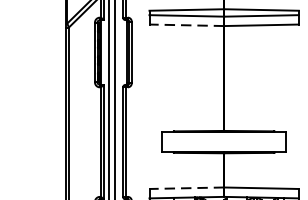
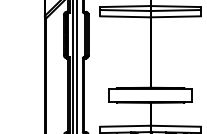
line: (186, 24) -> (125, 16), dashed -> solid
line: (186, 188) -> (125, 126), dashed -> solid

